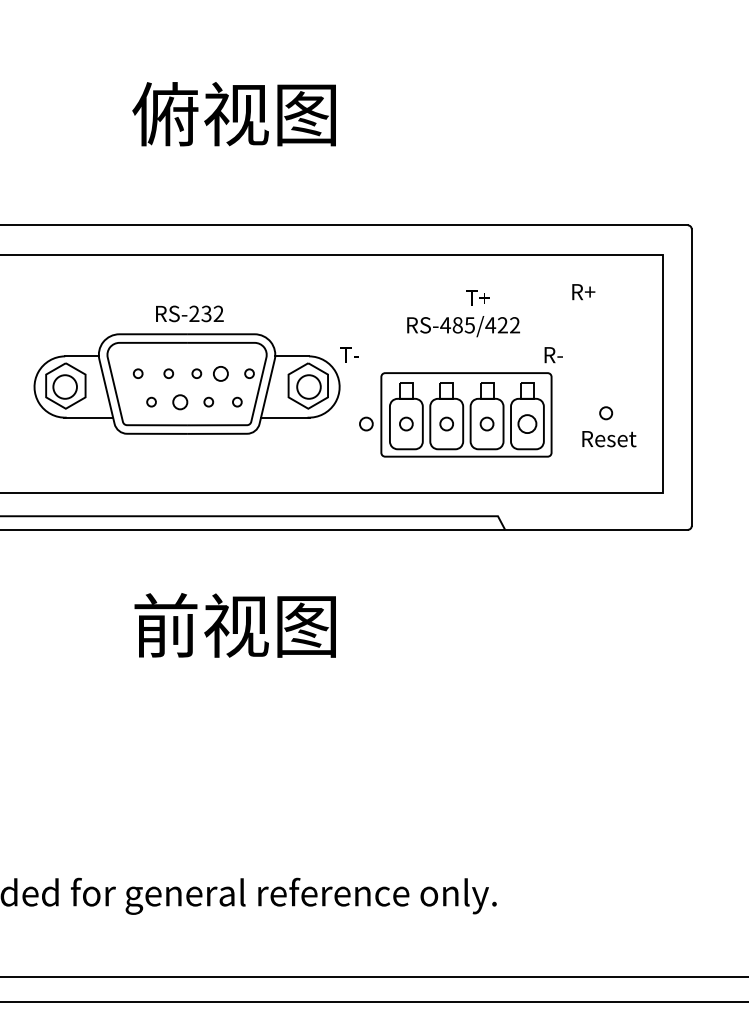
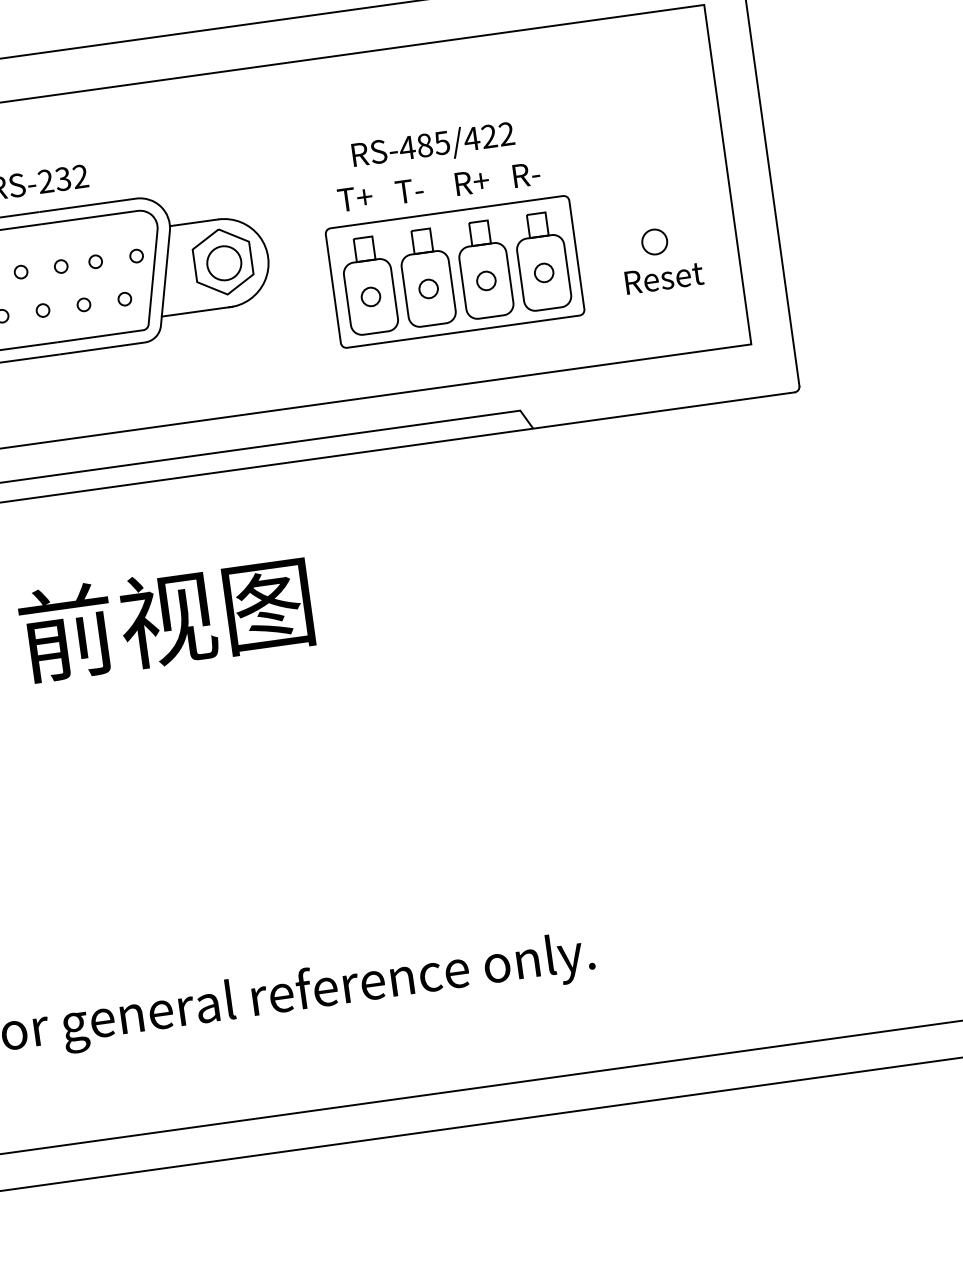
text: (583, 292) -> (471, 182), moved
text: (477, 297) -> (354, 197), moved
text: (349, 354) -> (408, 190), moved
text: (553, 355) -> (526, 175), moved
circle: (220, 373) -> (95, 261), size x0.62
circle: (179, 401) -> (41, 309), size x0.62
circle: (605, 412) -> (653, 240), size x1.43
circle: (366, 423) -> (313, 304), removed
circle: (527, 423) -> (544, 272), size x0.71

